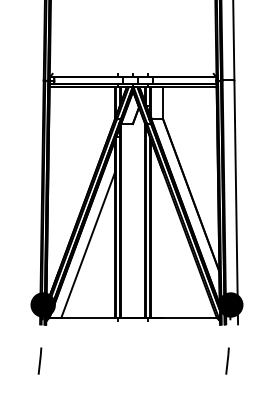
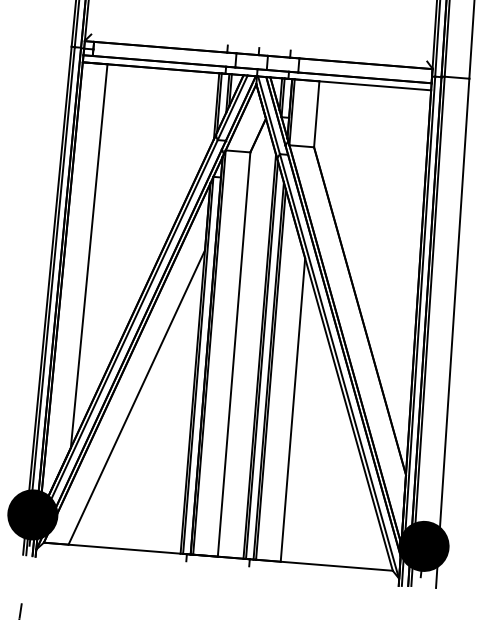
line: (59, 179) -> (87, 255), added
line: (132, 220) -> (233, 353), added
line: (163, 244) -> (293, 408), added

